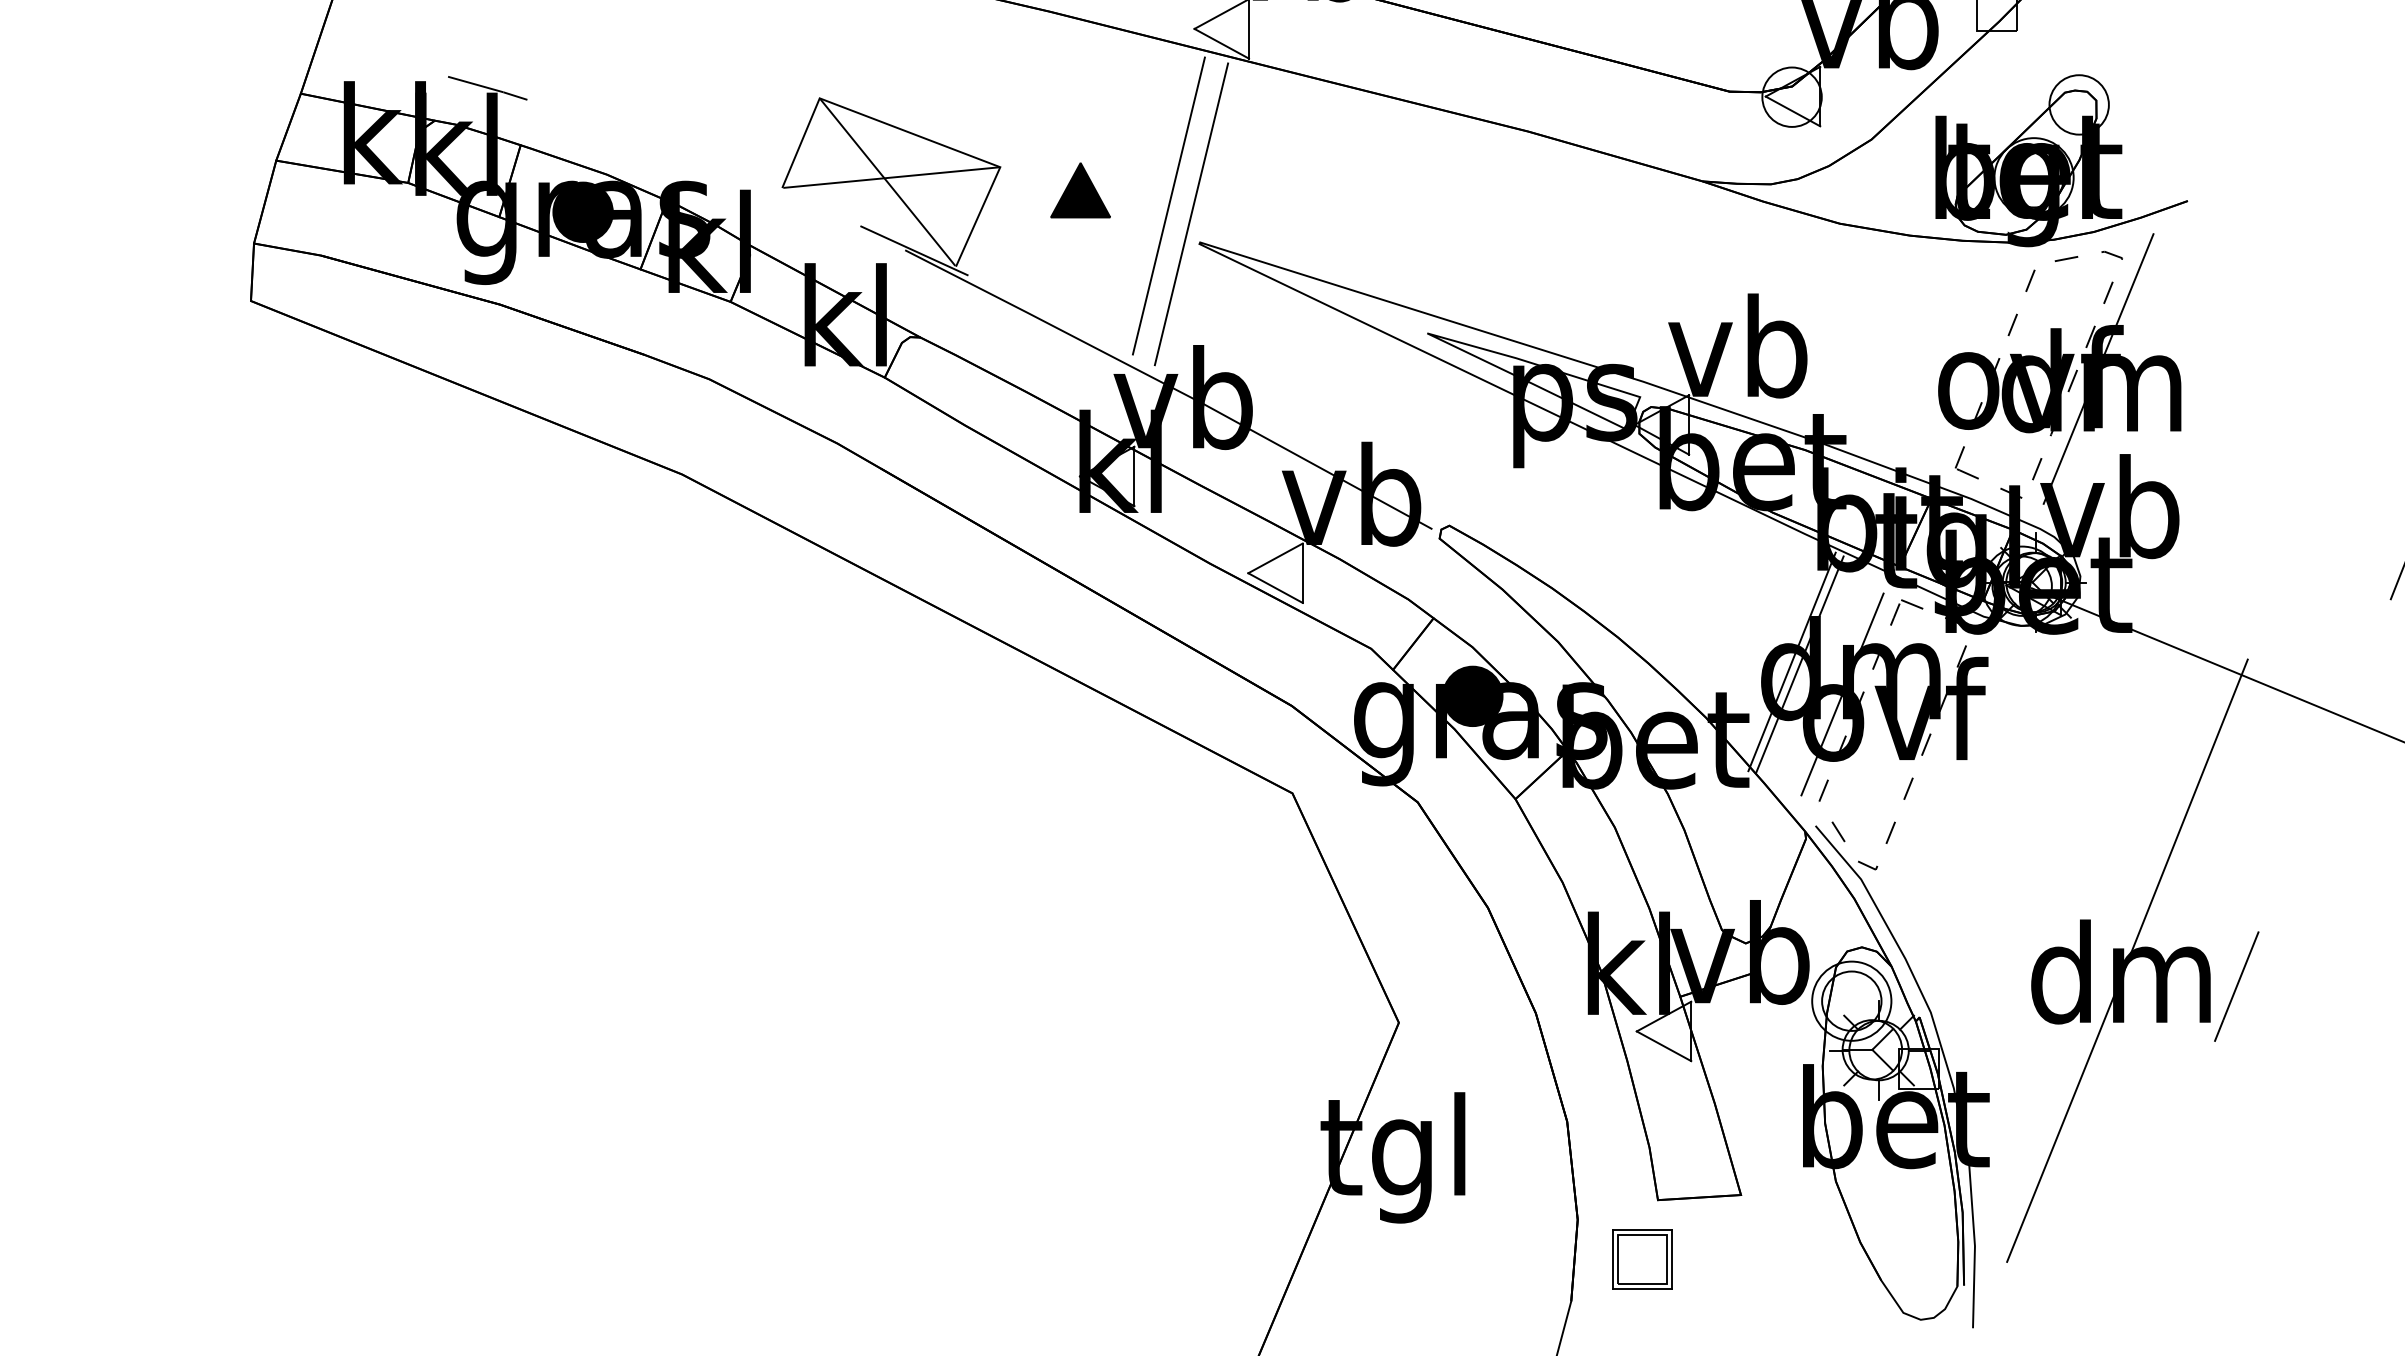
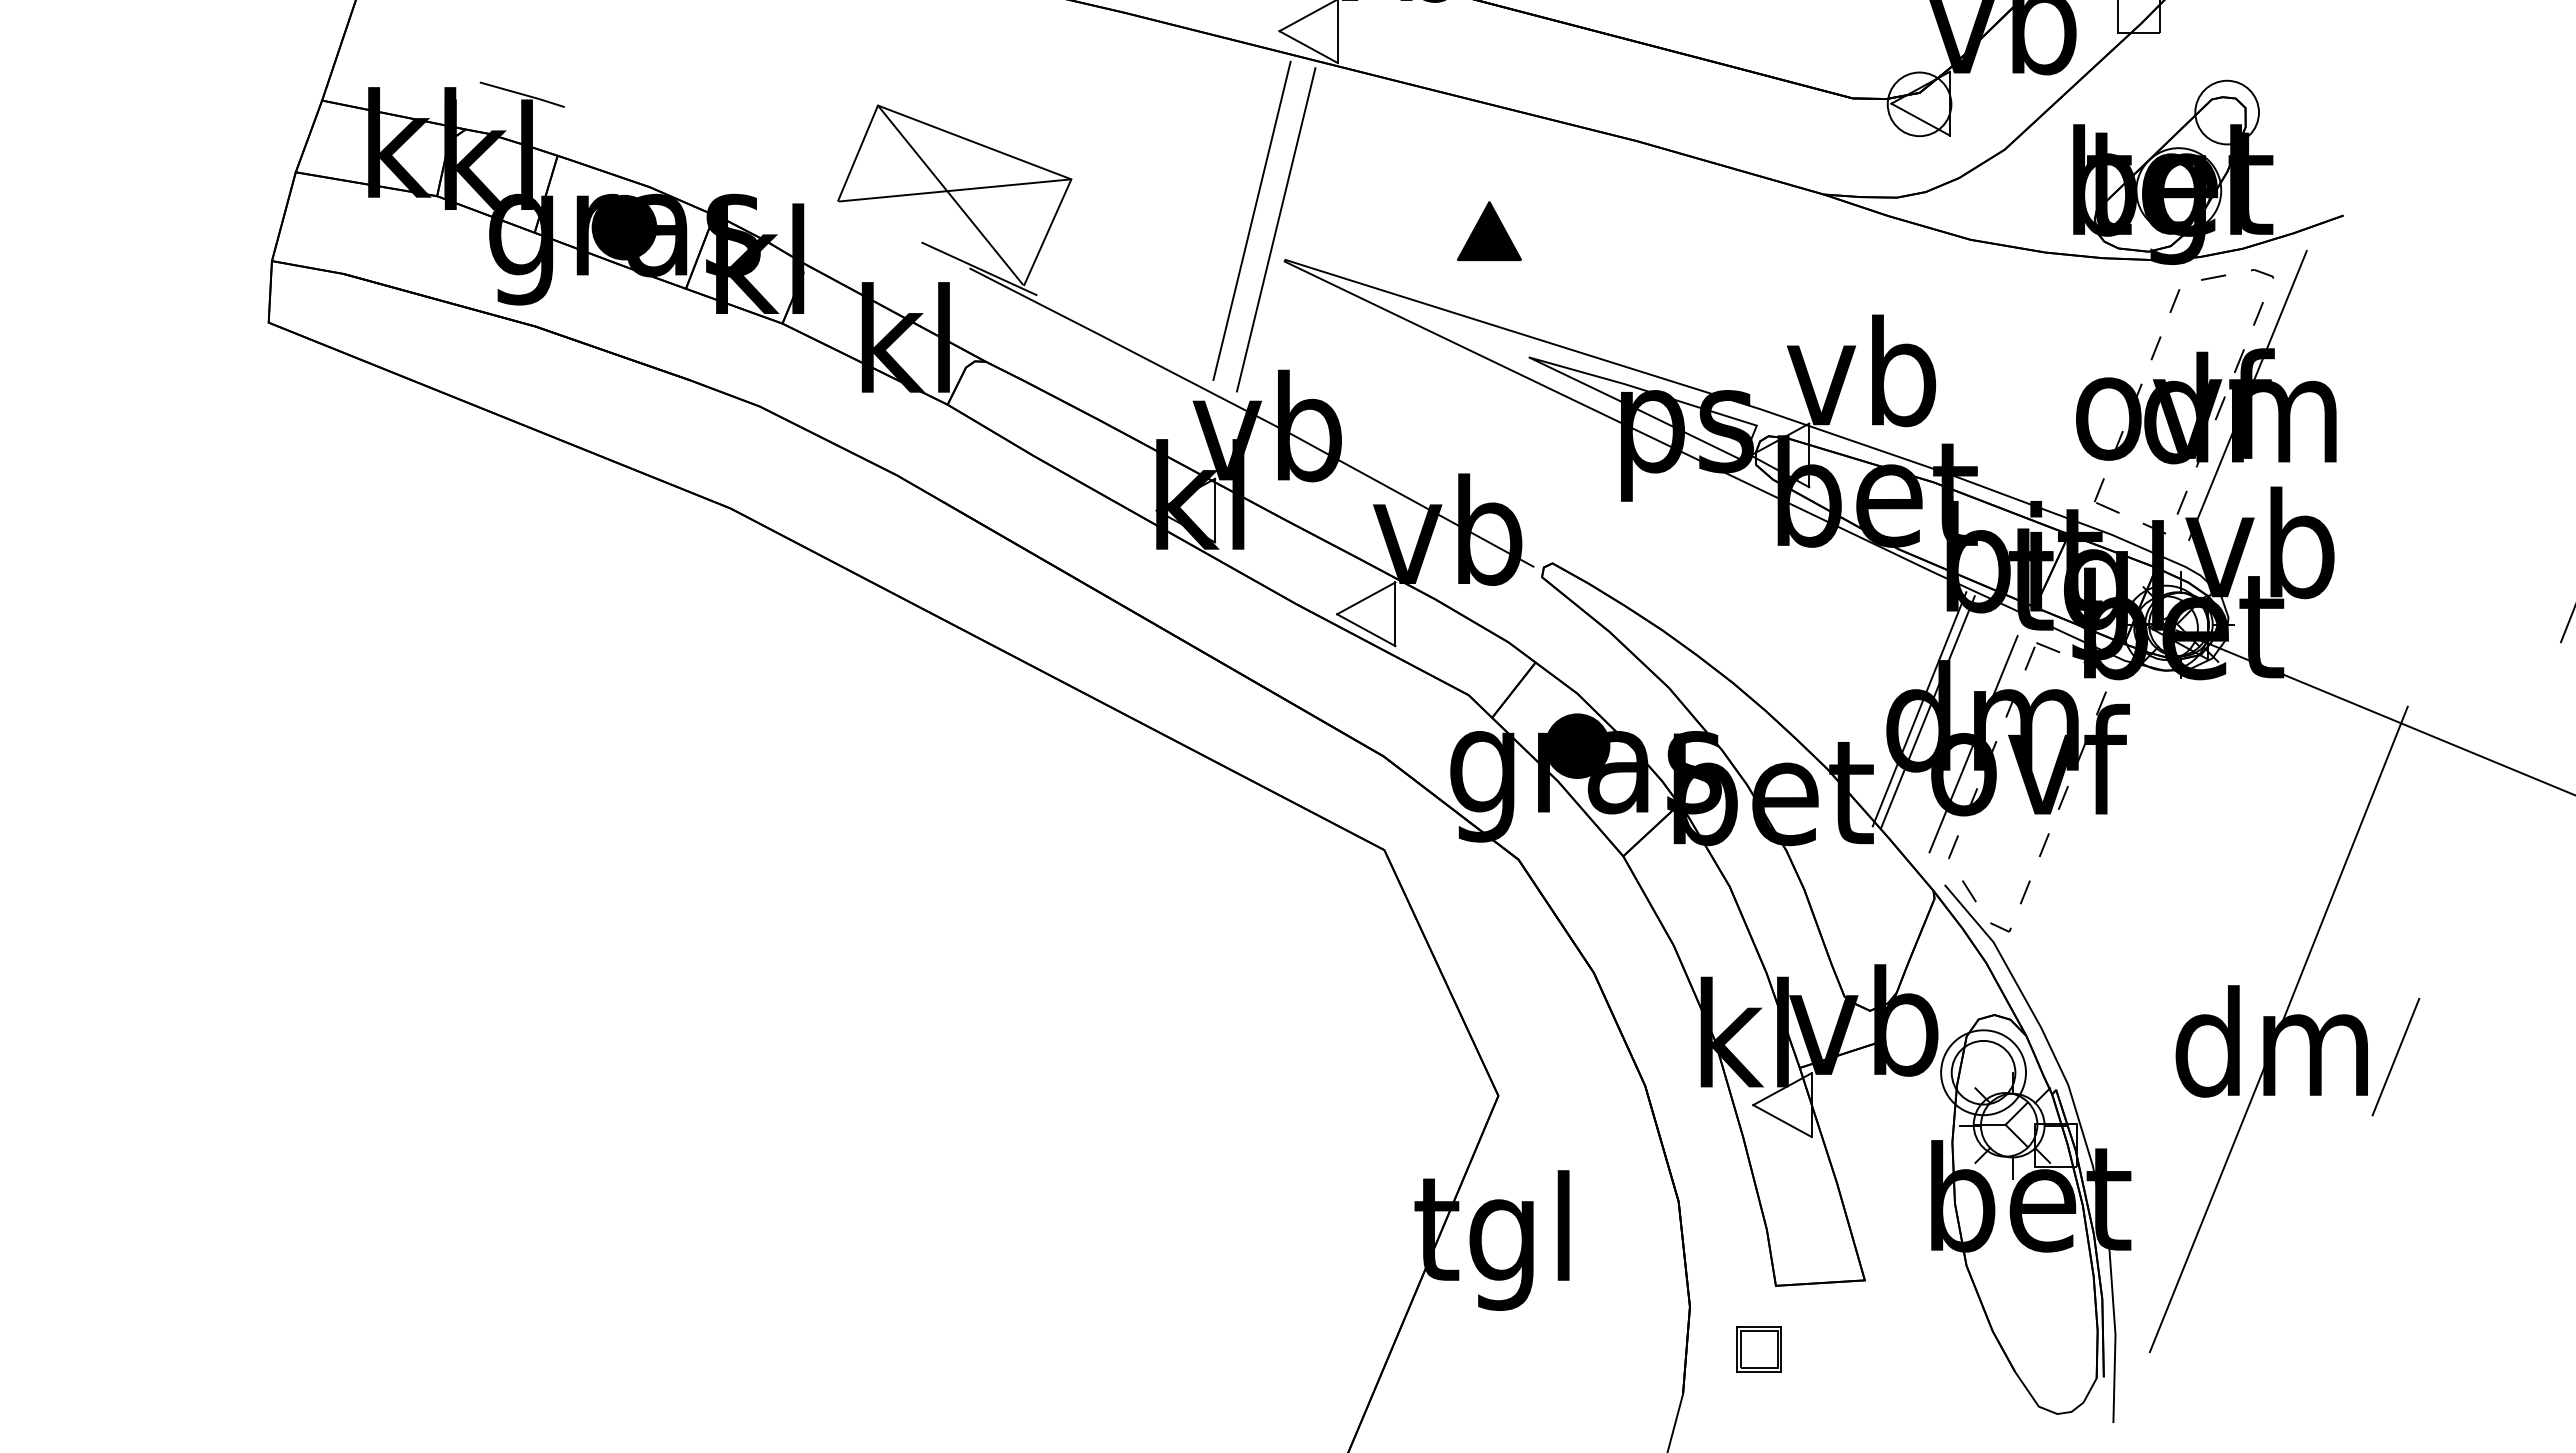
part: (1080, 189) -> (1489, 230), moved
part: (1641, 1259) -> (1758, 1349), size x0.7

